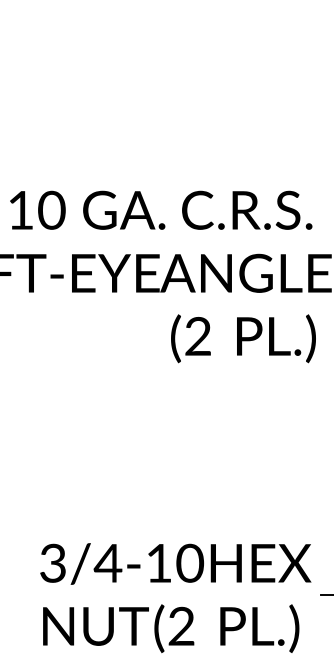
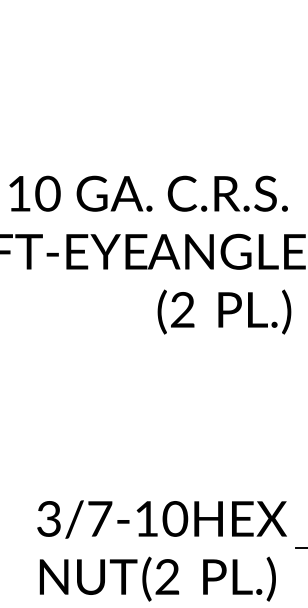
text: (107, 563) -> (99, 519), 3/4-10 -> 3/7-10

